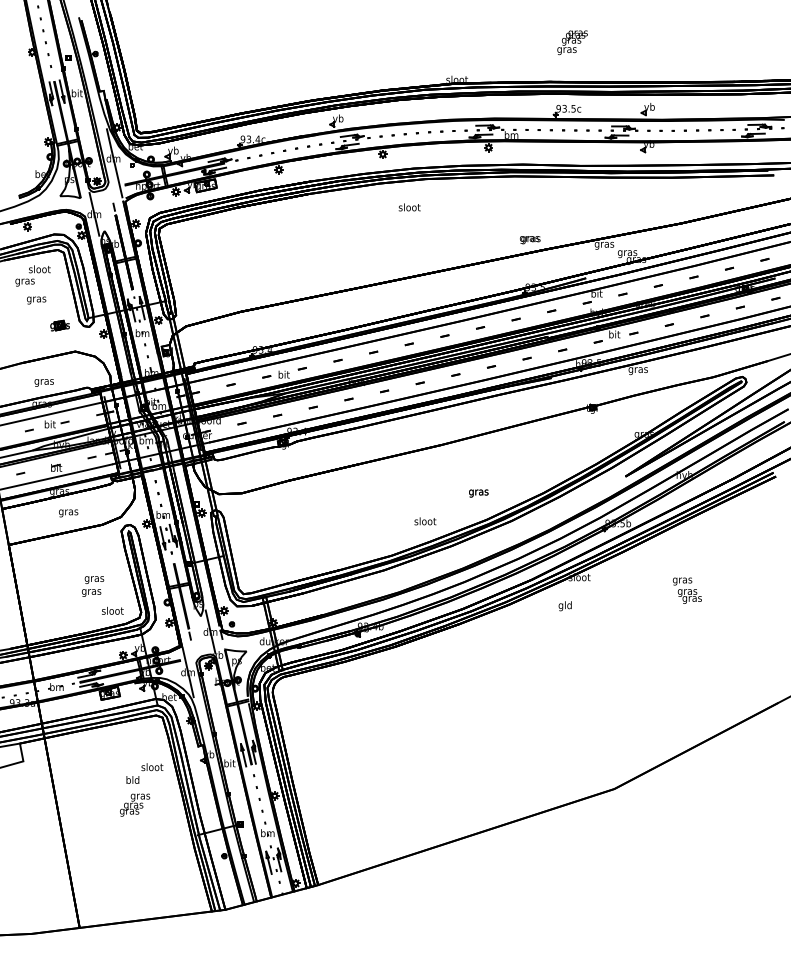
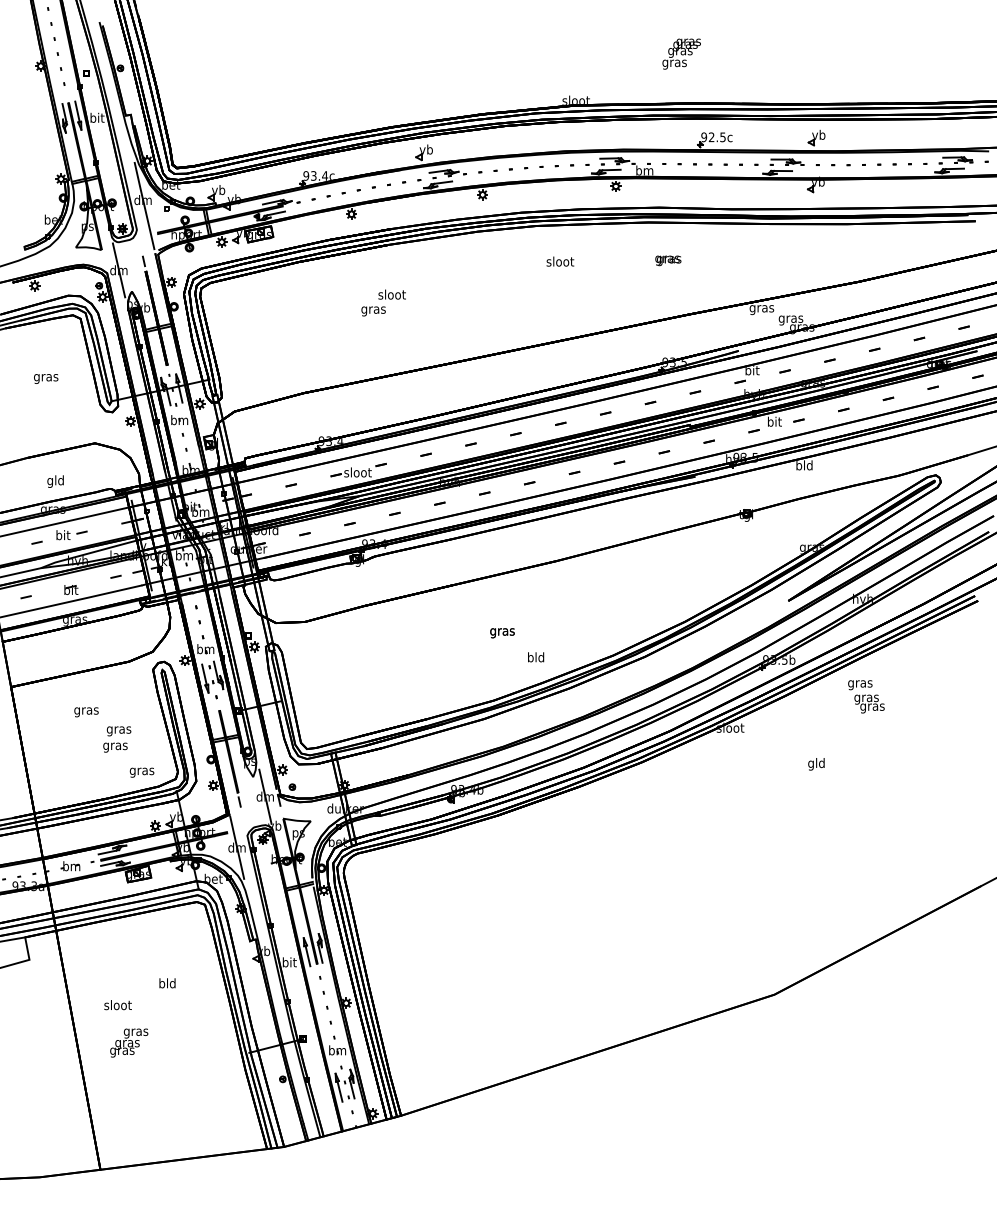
text: (572, 42) -> (681, 53), moved
text: (564, 108) -> (711, 137), 93.5c -> 92.5c
text: (409, 207) -> (560, 261), moved
text: (530, 239) -> (668, 260), moved
text: (32, 275) -> (383, 302), moved
part: (59, 325) -> (75, 410), removed
text: (638, 369) -> (804, 466), gras -> bld
text: (283, 374) -> (357, 472), bit -> sloot
text: (44, 381) -> (55, 481), gras -> gld
text: (478, 493) -> (502, 633), moved
text: (68, 513) -> (86, 712), moved
text: (424, 521) -> (535, 657), sloot -> bld
text: (687, 590) -> (866, 696), moved
text: (565, 606) -> (816, 764), moved
text: (112, 611) -> (141, 771), sloot -> gras
text: (151, 767) -> (117, 1005), moved
text: (135, 804) -> (129, 1042), moved

